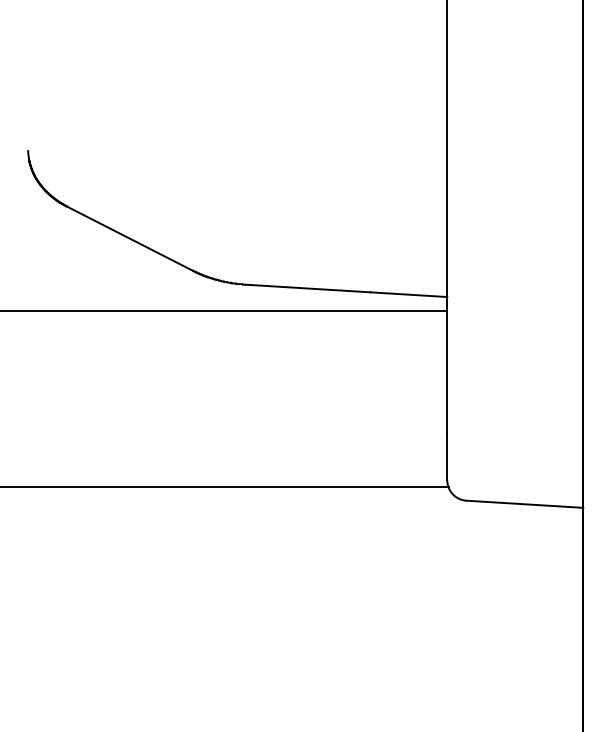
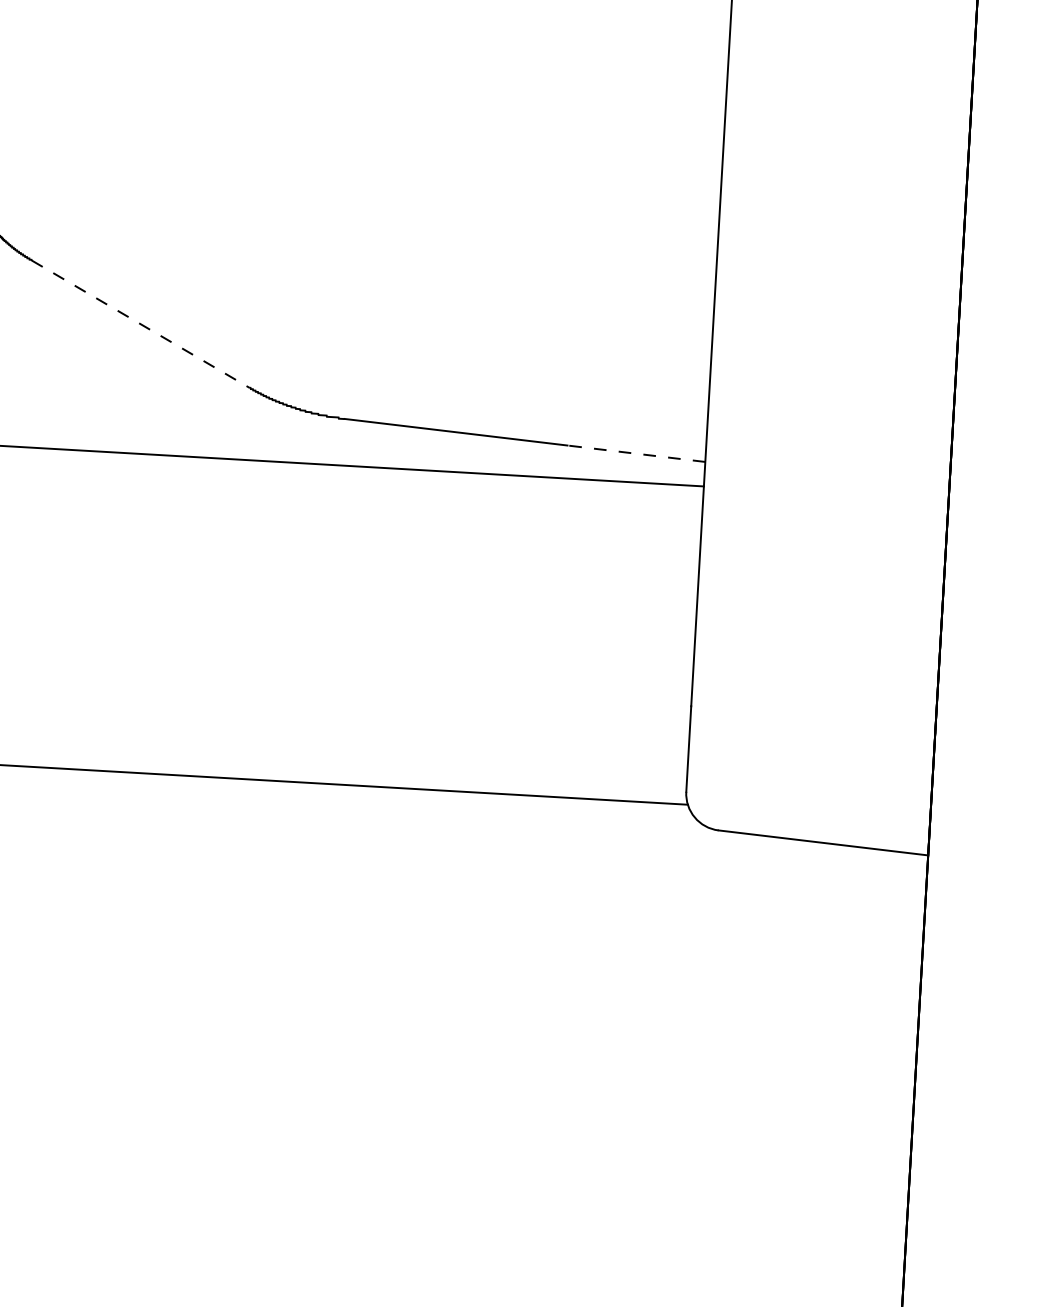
line: (130, 239) -> (141, 325), solid -> dashed
line: (408, 294) -> (635, 453), solid -> dashed

